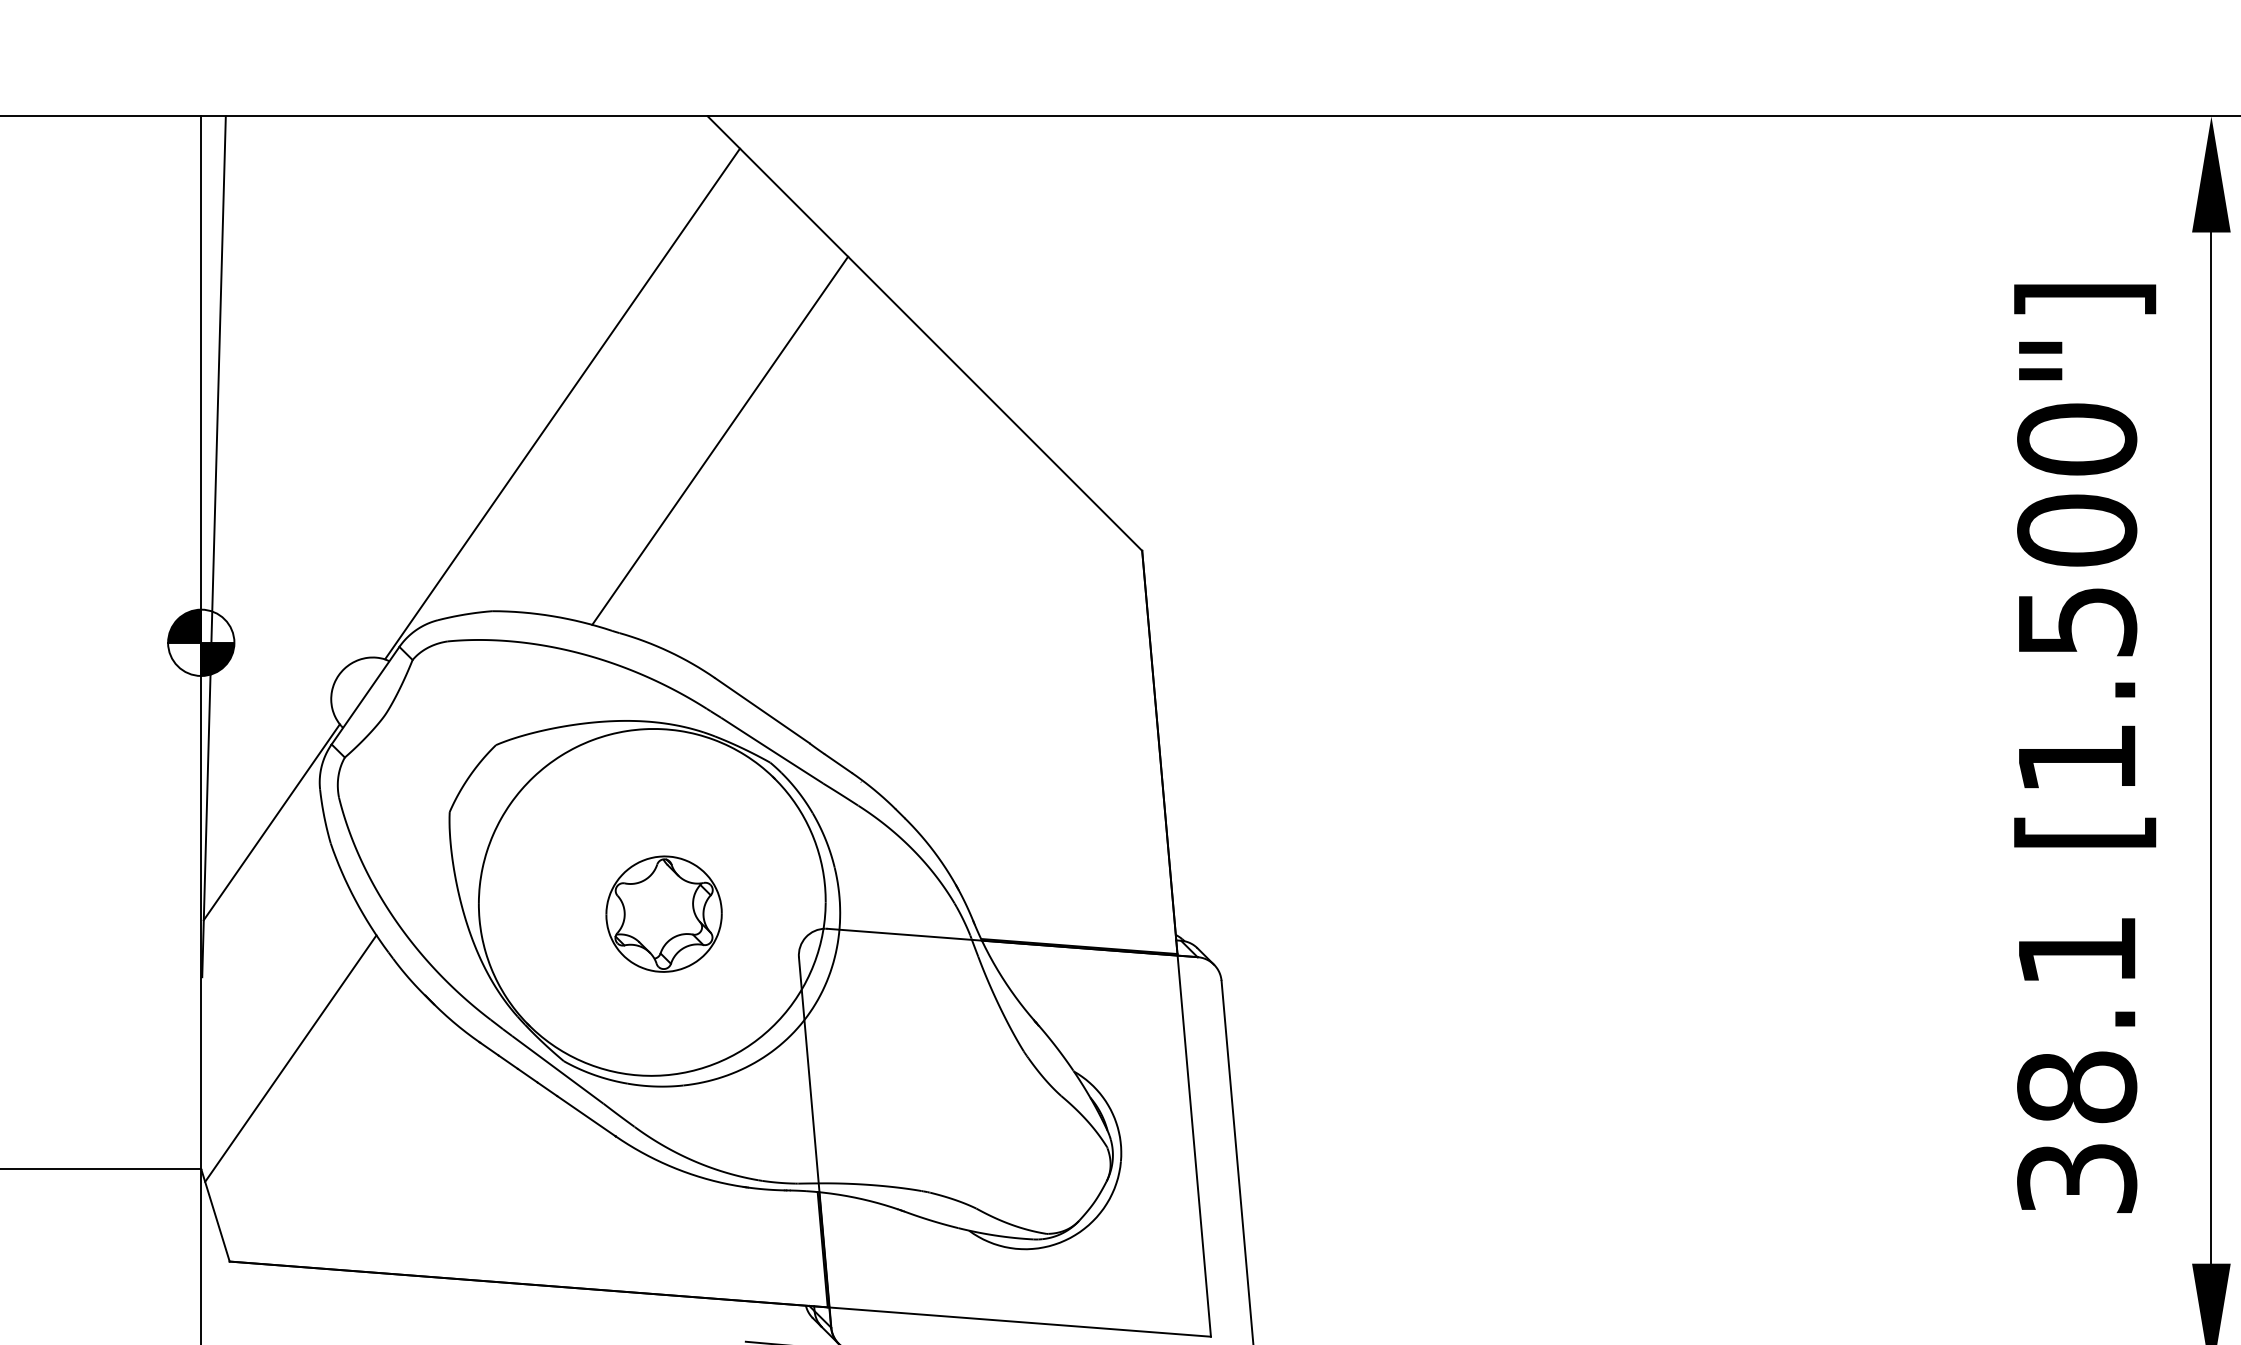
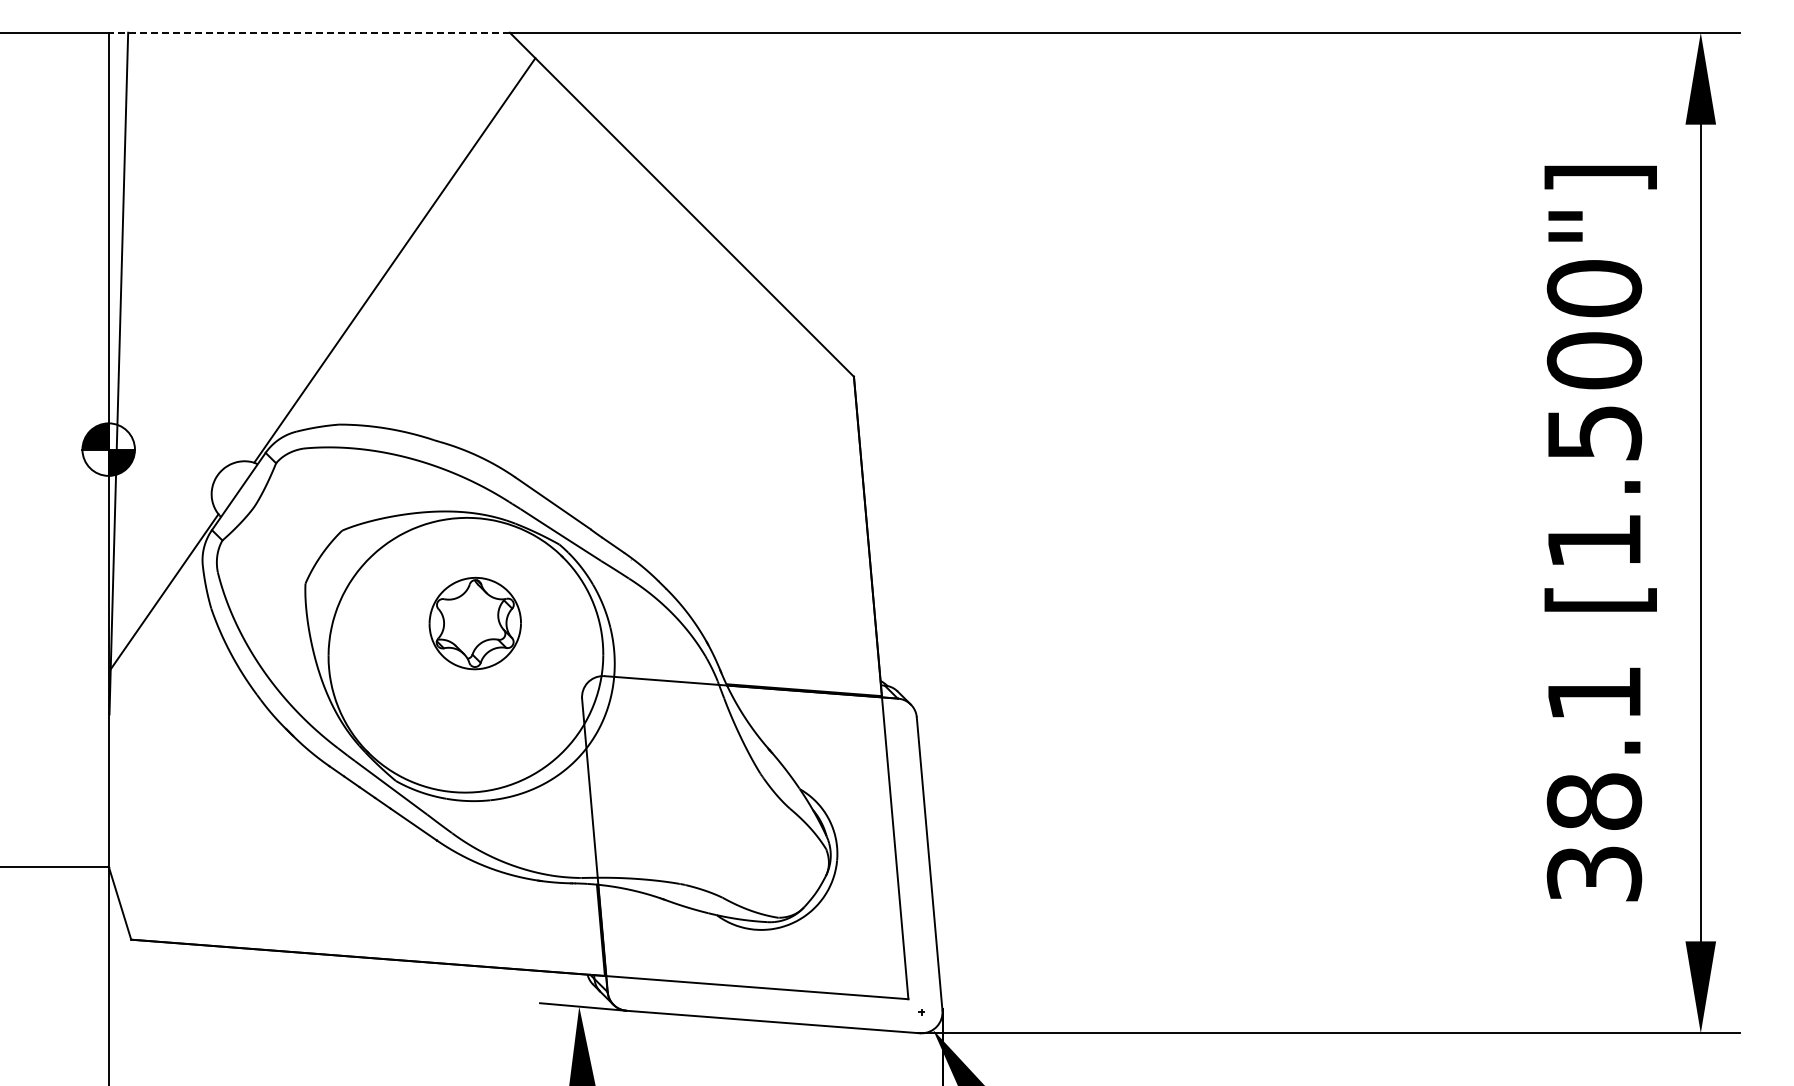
line: (454, 116) -> (309, 32), solid -> dashed
line: (719, 440) -> (519, 289), removed
part: (663, 914) -> (474, 623), moved
line: (290, 1058) -> (179, 778), removed

